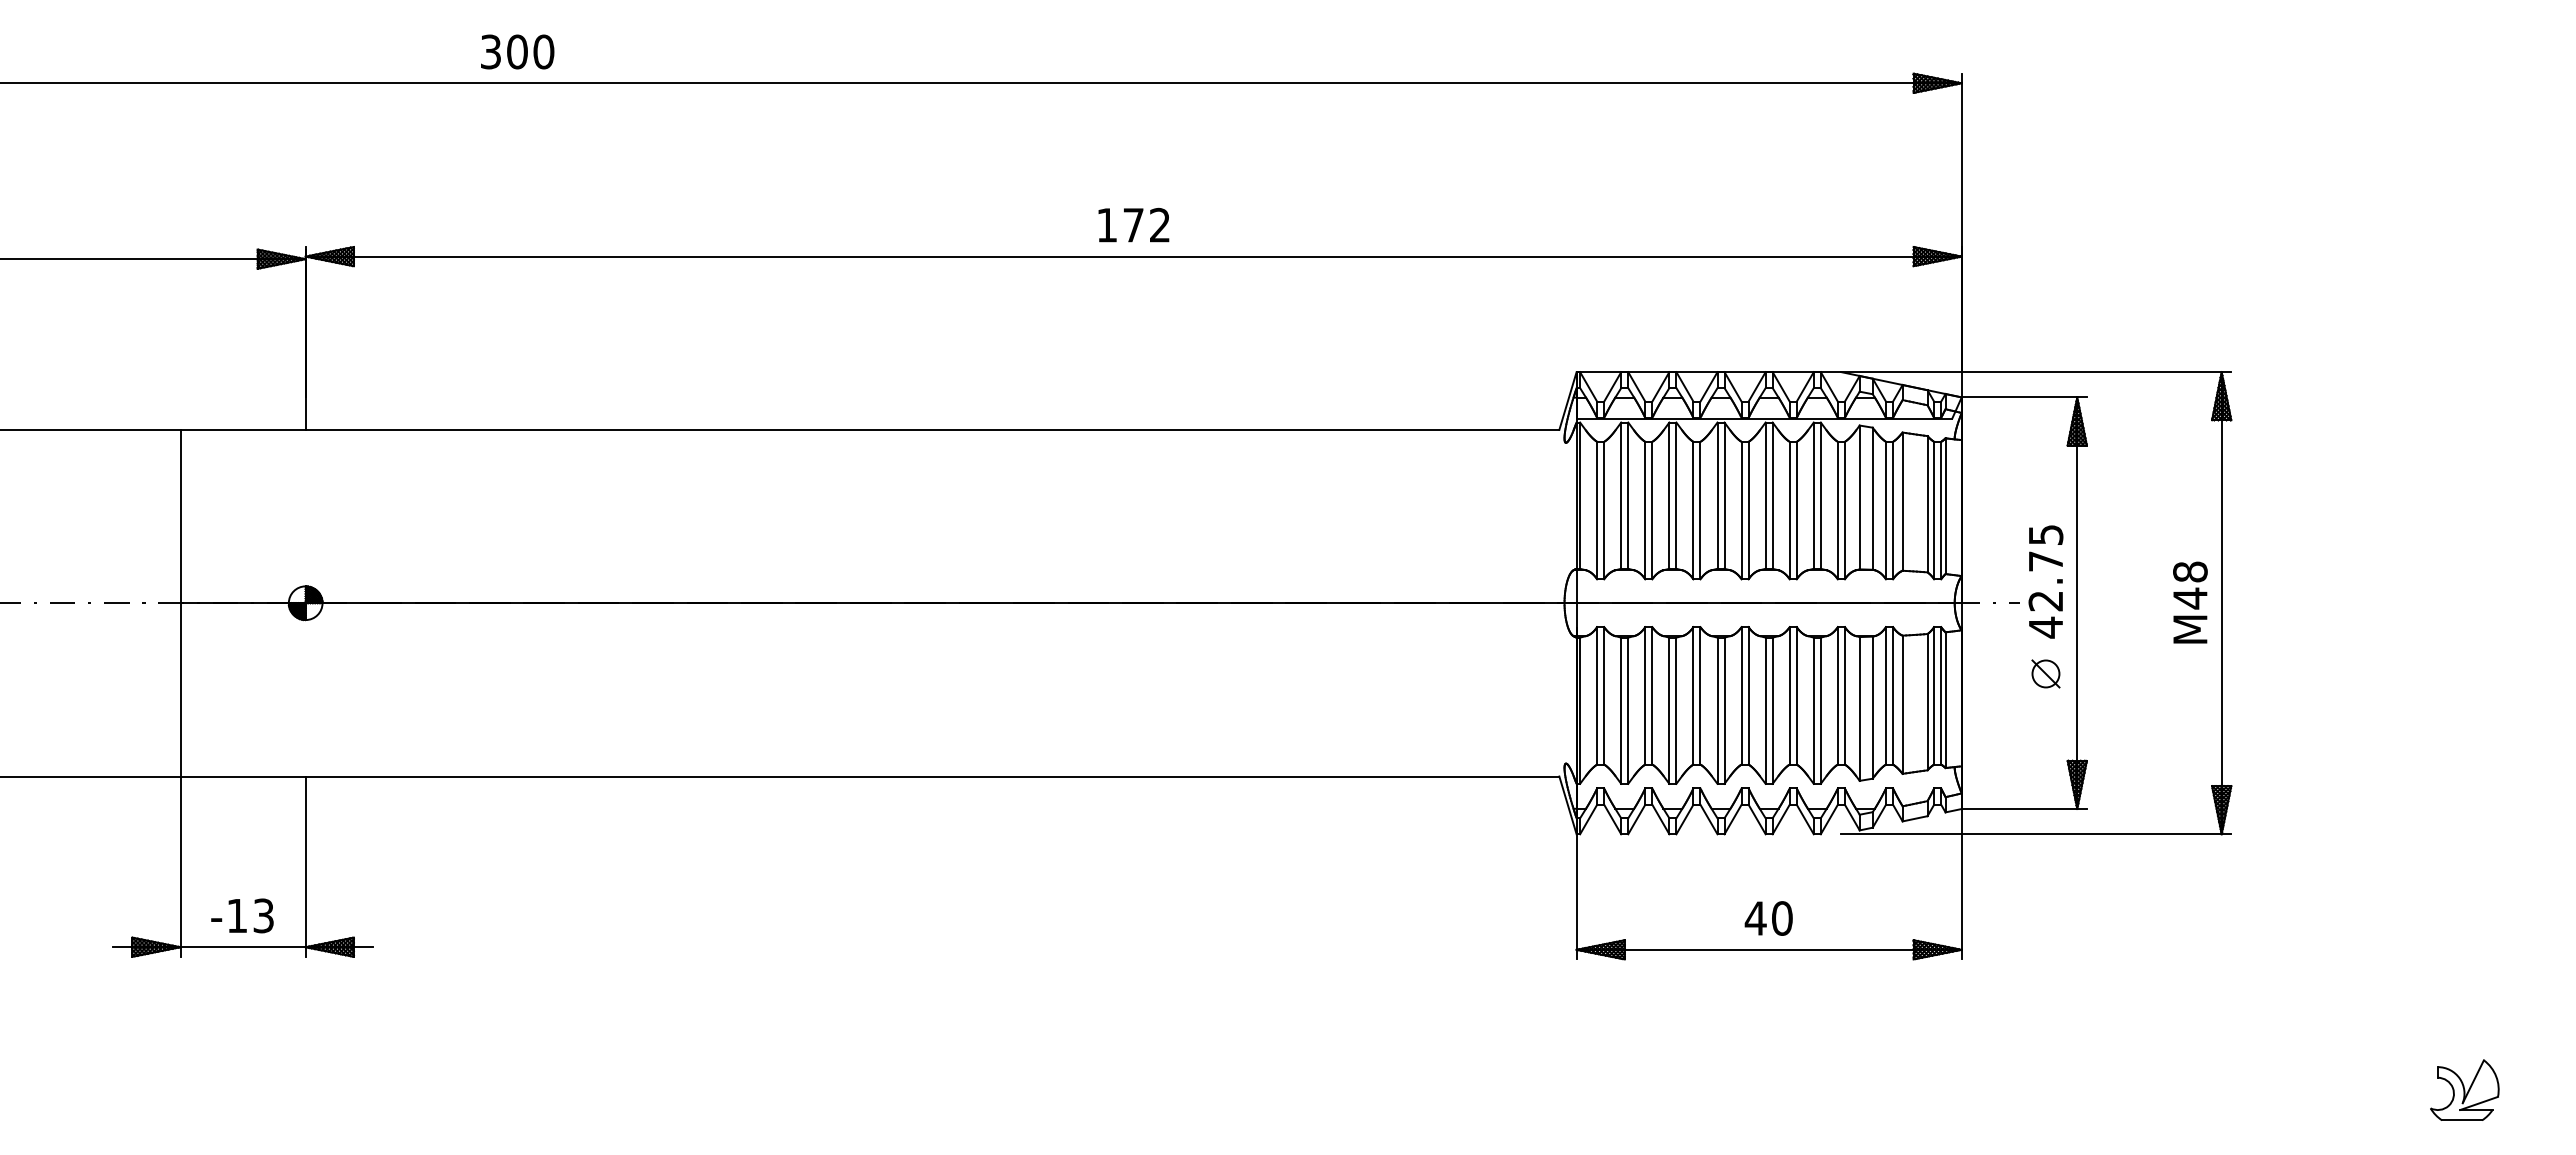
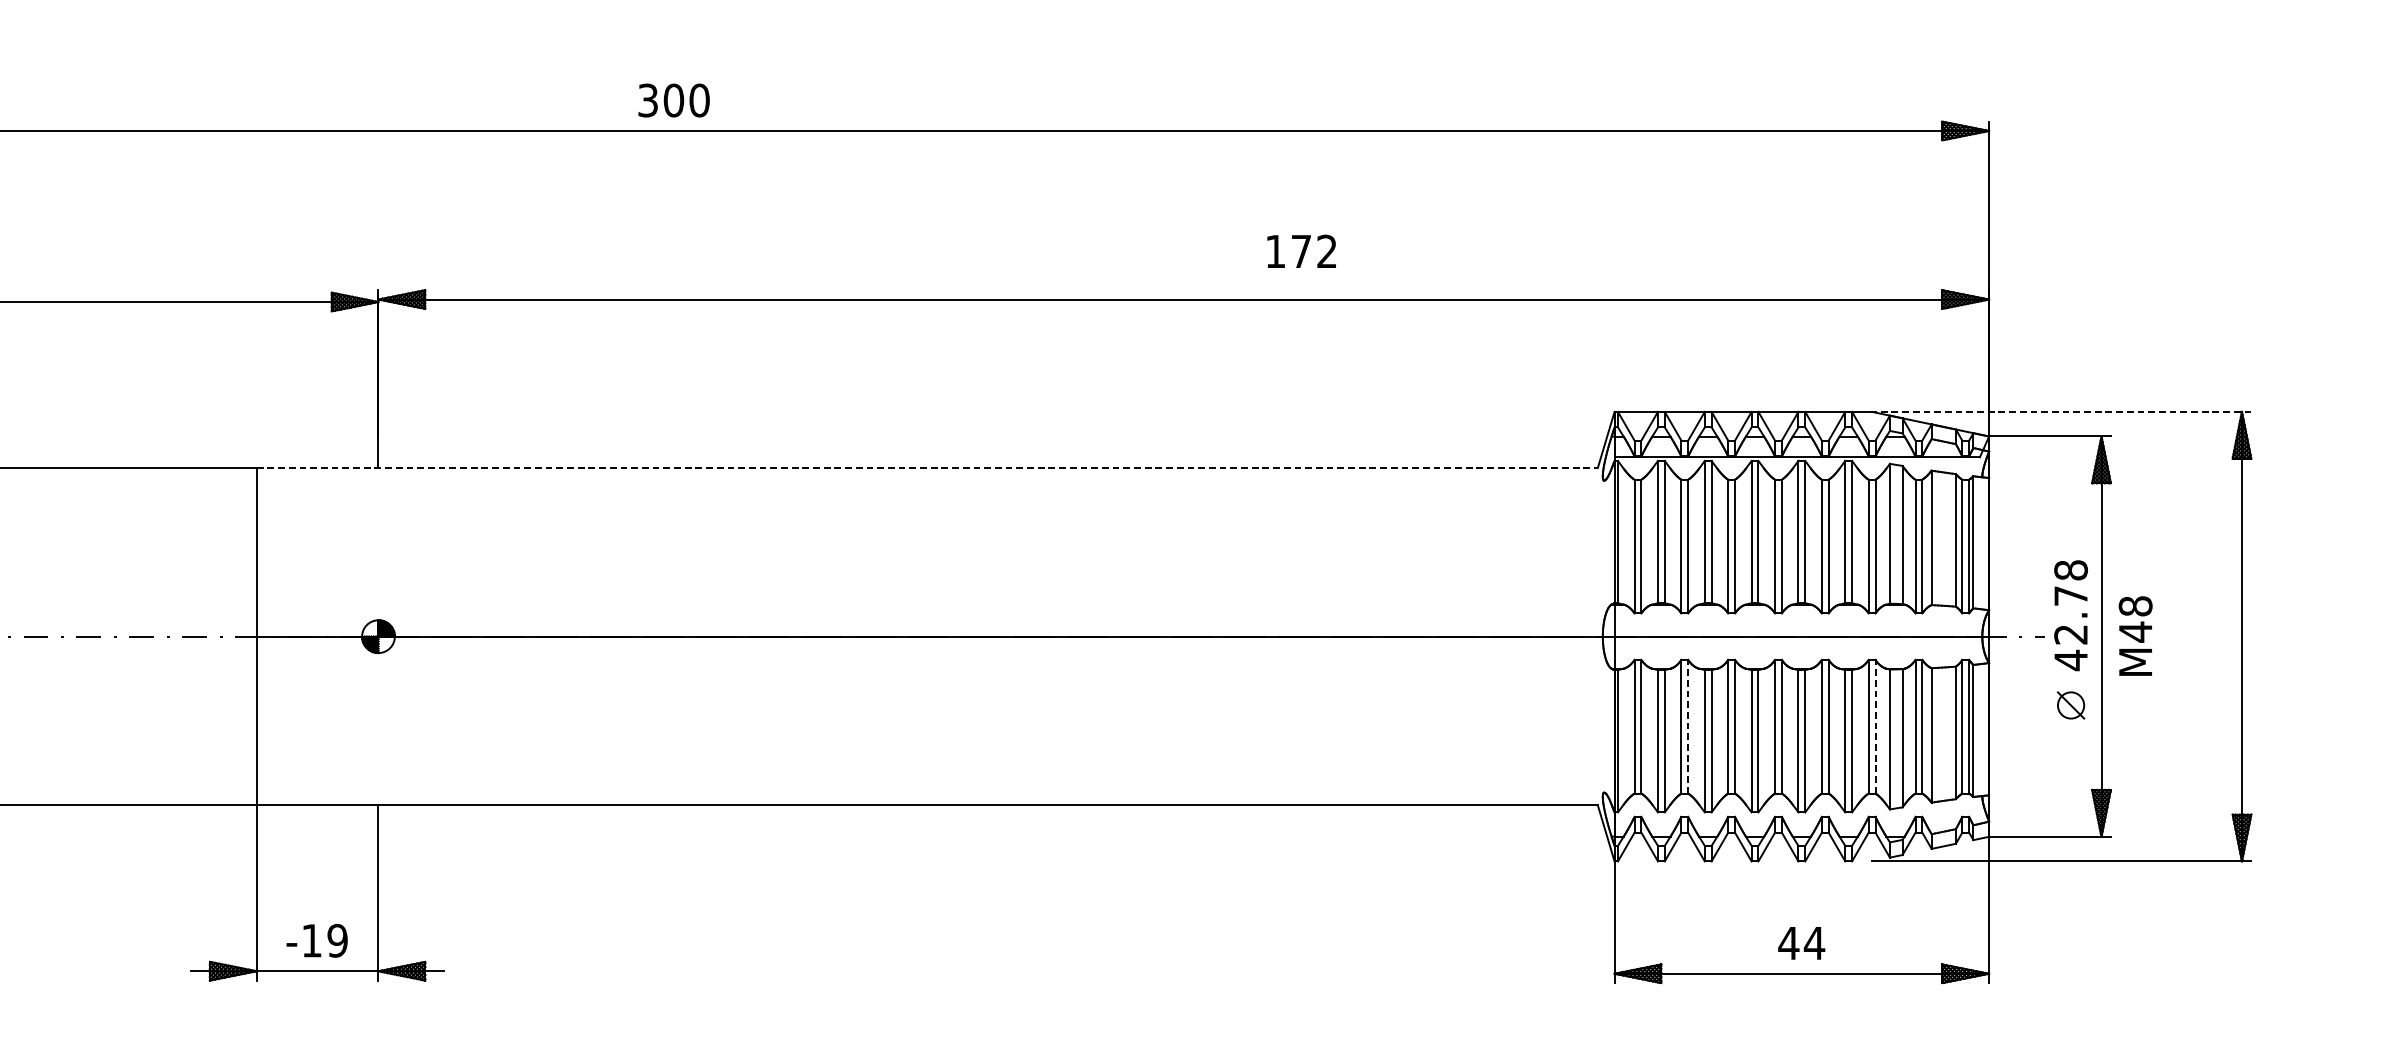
text: (517, 51) -> (673, 100), moved
text: (1133, 224) -> (1301, 250), moved
line: (2036, 372) -> (2061, 412), solid -> dashed
line: (870, 429) -> (927, 467), solid -> dashed
text: (2045, 534) -> (2070, 569), 42.75 -> 42.78
text: (2190, 602) -> (2135, 635), moved
line: (1652, 695) -> (1688, 726), solid -> dashed
line: (1844, 695) -> (1875, 726), solid -> dashed
text: (263, 915) -> (337, 940), -13 -> -19
text: (1782, 918) -> (1814, 943), 40 -> 44

